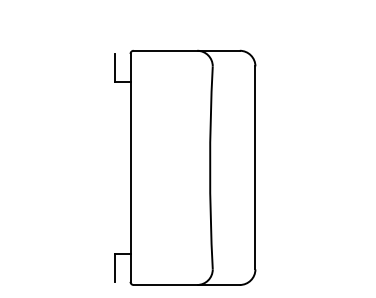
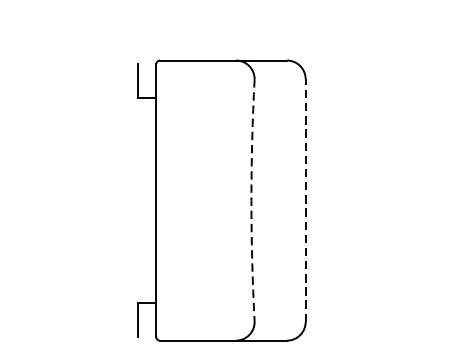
arc: (210, 167) -> (251, 200), solid -> dashed
line: (255, 167) -> (305, 200), solid -> dashed

